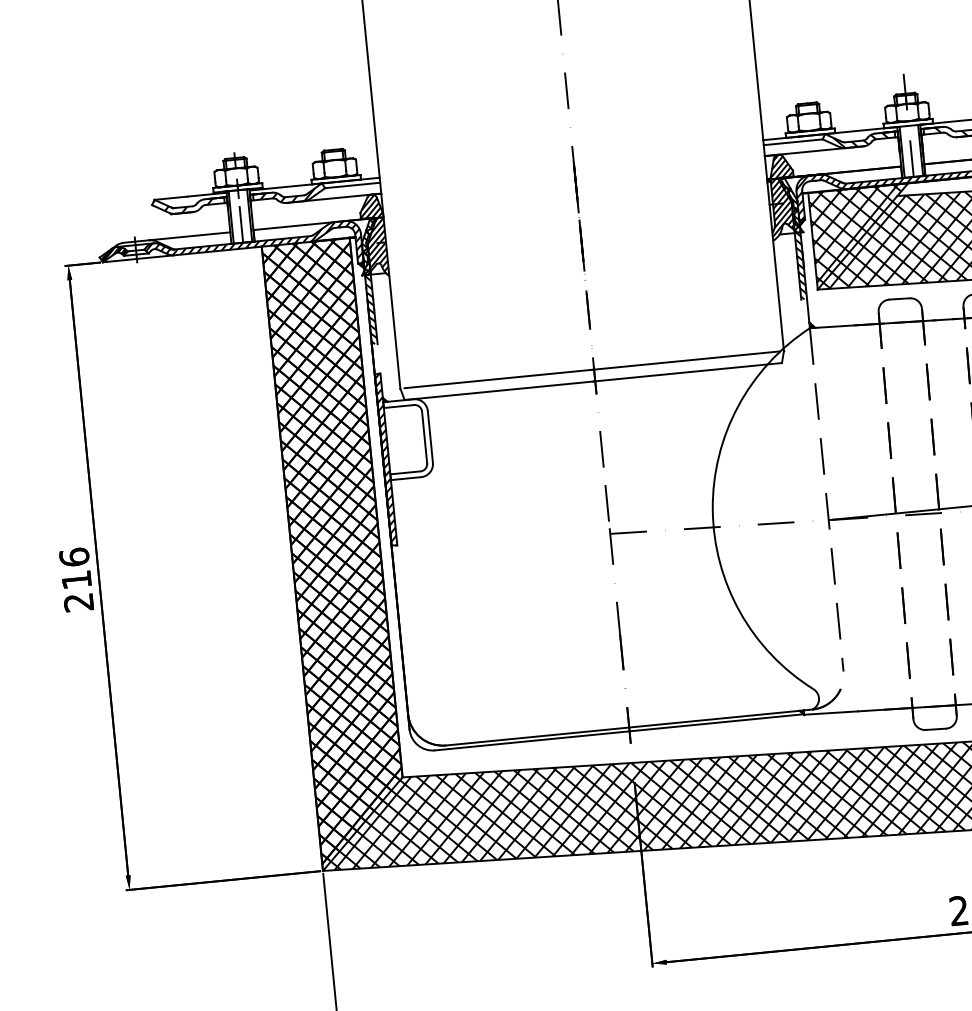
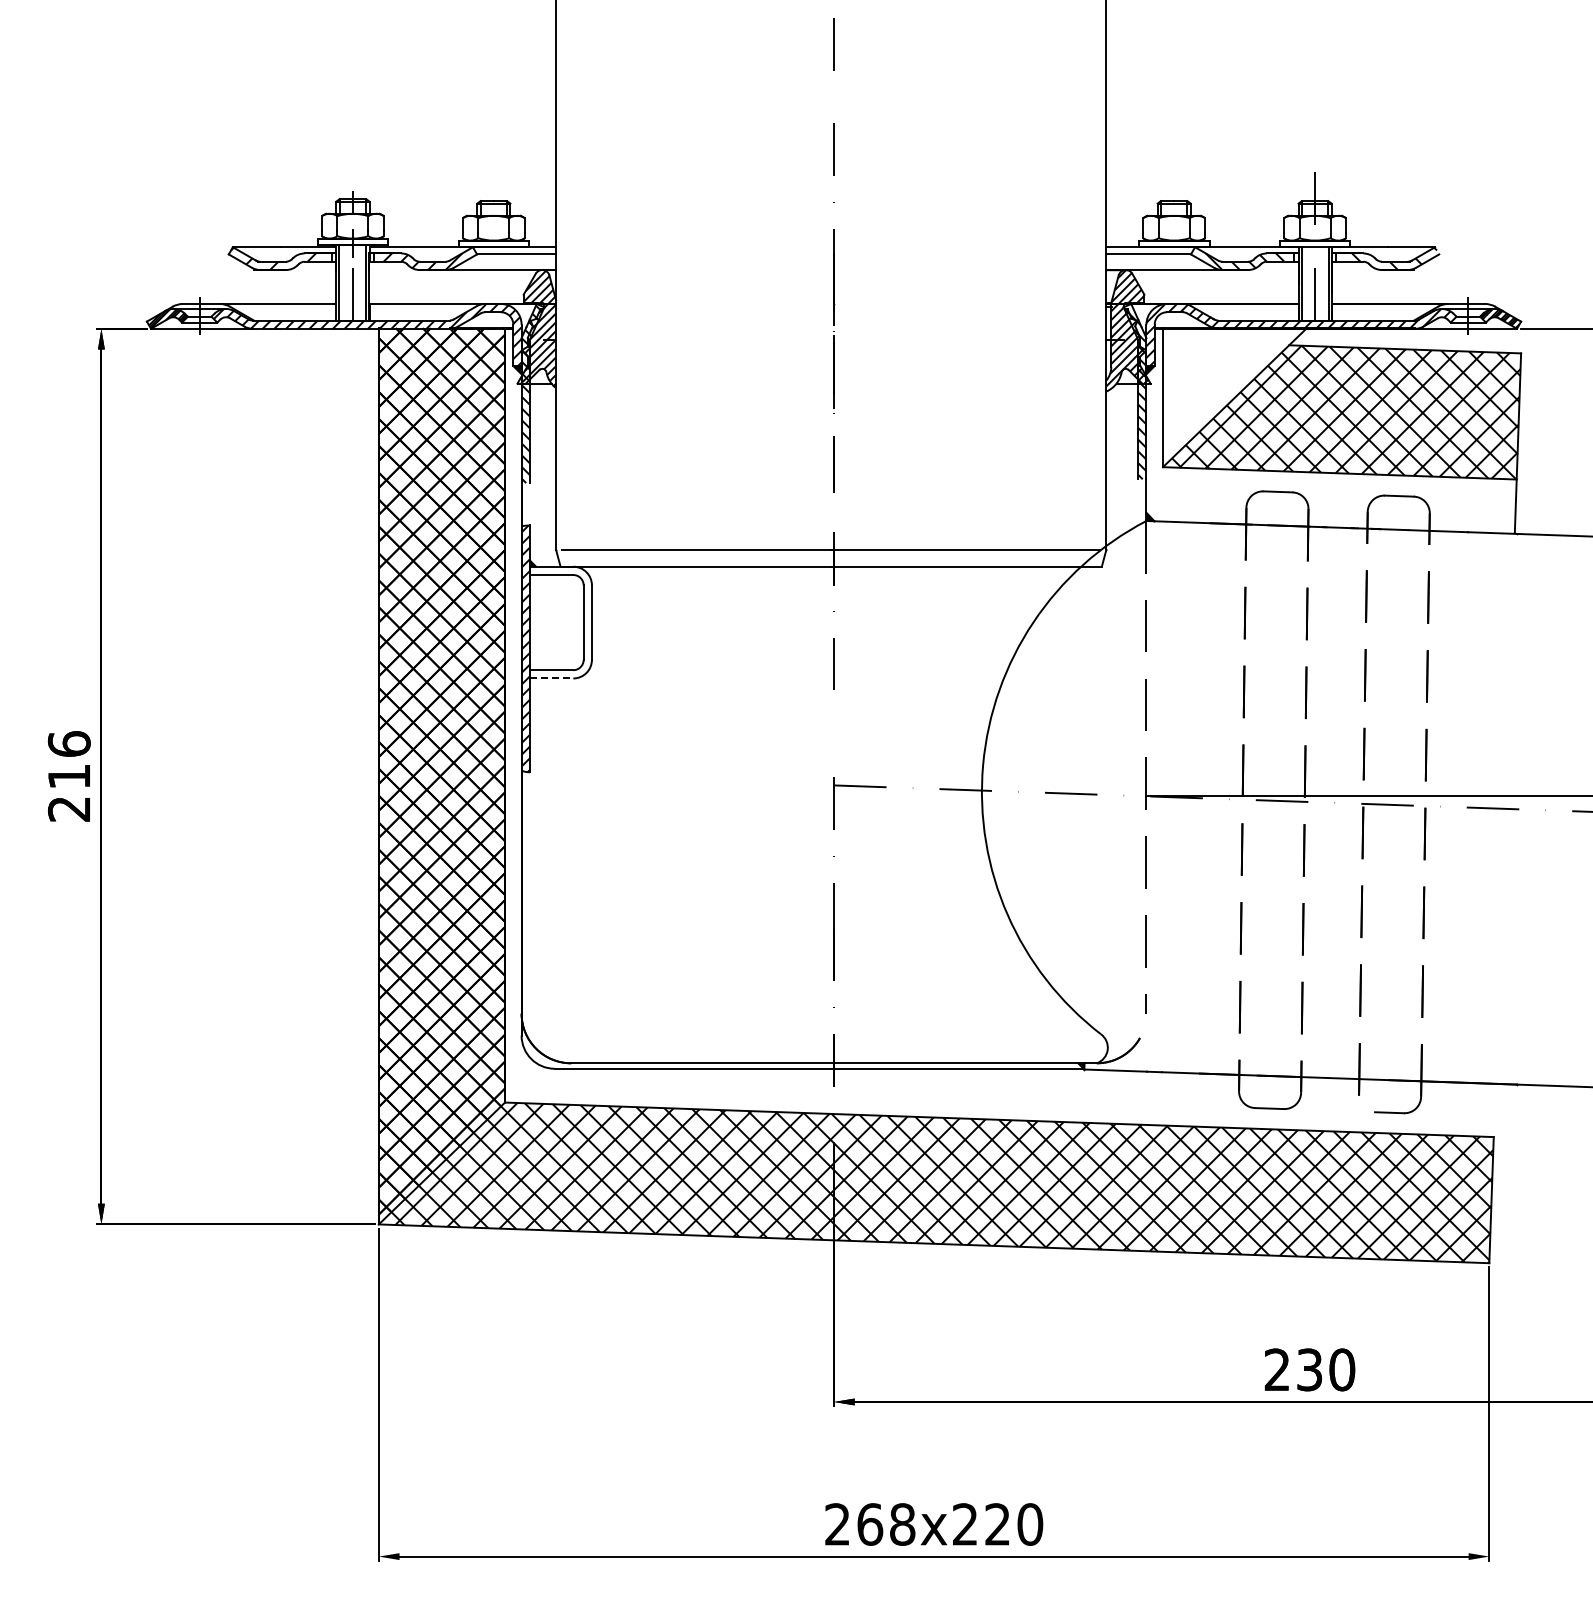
hatch: (858, 233) -> (1228, 393), removed
line: (406, 478) -> (551, 678), solid -> dashed
line: (606, 503) -> (833, 741), removed

